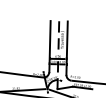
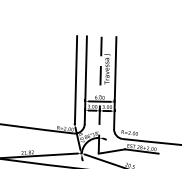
line: (43, 46) -> (74, 80), added

